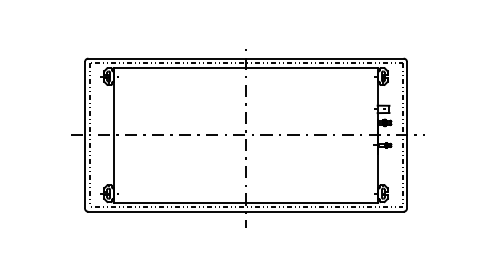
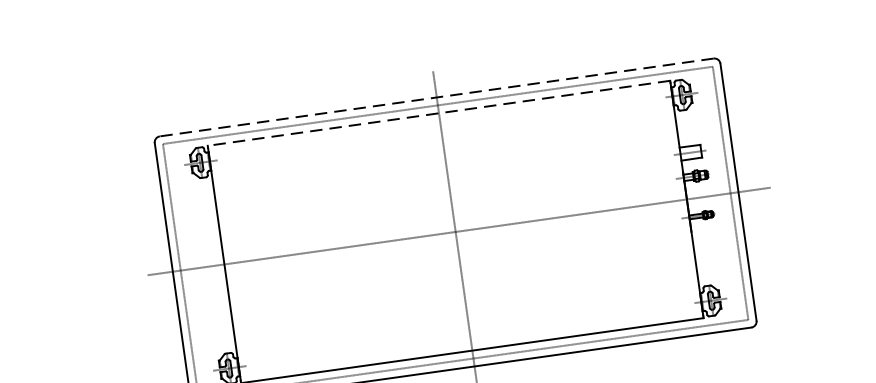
line: (246, 58) -> (437, 97), solid -> dashed
line: (246, 67) -> (439, 112), solid -> dashed

